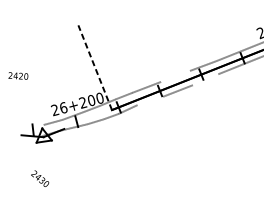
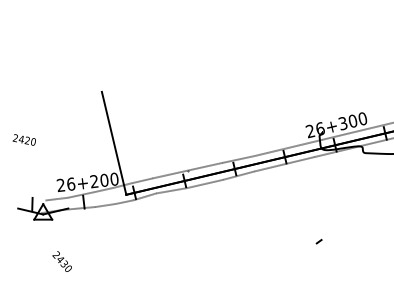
line: (95, 67) -> (114, 143), dashed -> solid
line: (175, 76) -> (204, 166), added
line: (205, 79) -> (238, 175), added
line: (150, 100) -> (171, 190), added
text: (39, 178) -> (61, 261), moved

